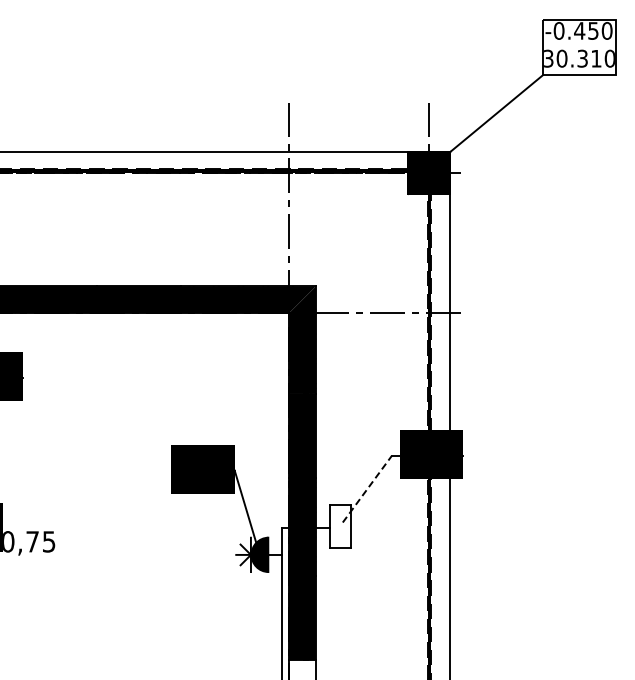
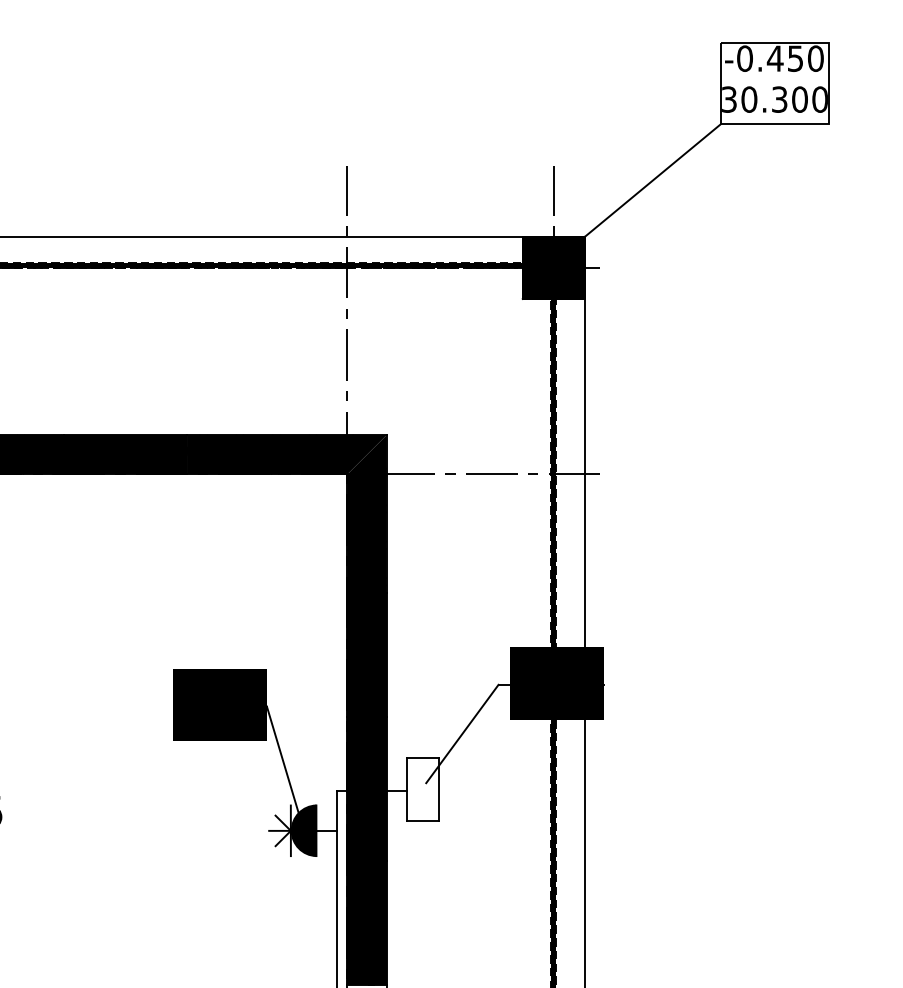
text: (596, 58) -> (800, 99), 30.310 -> 30.300
line: (367, 488) -> (462, 732), dashed -> solid

